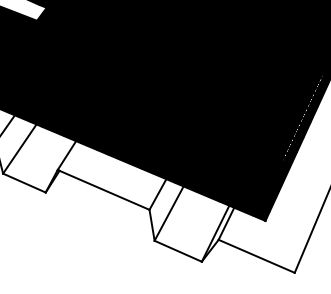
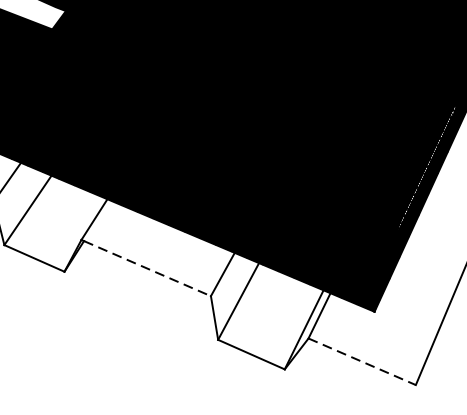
line: (104, 190) -> (147, 268), solid -> dashed
line: (257, 256) -> (363, 361), solid -> dashed

